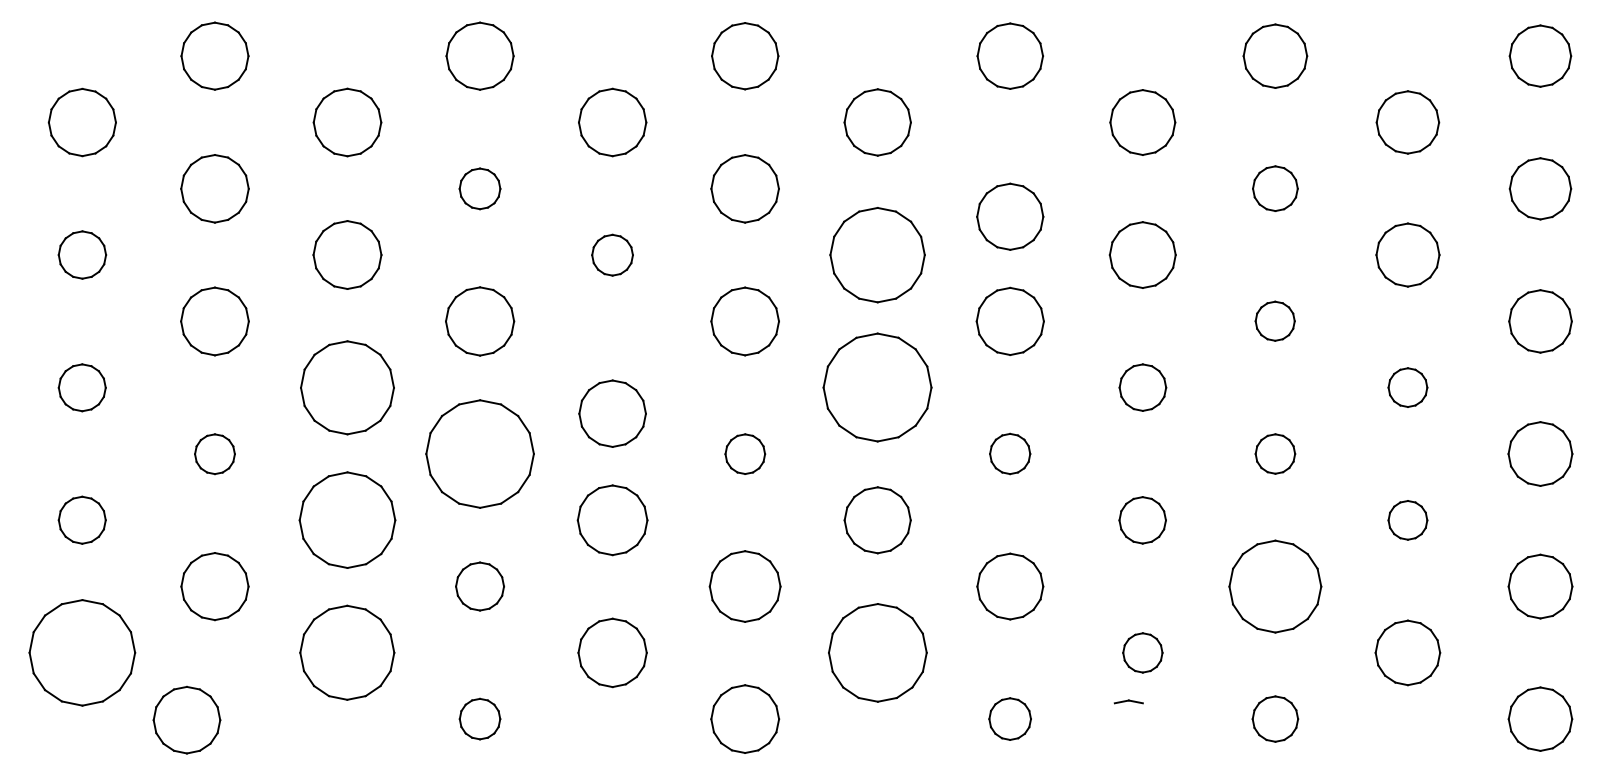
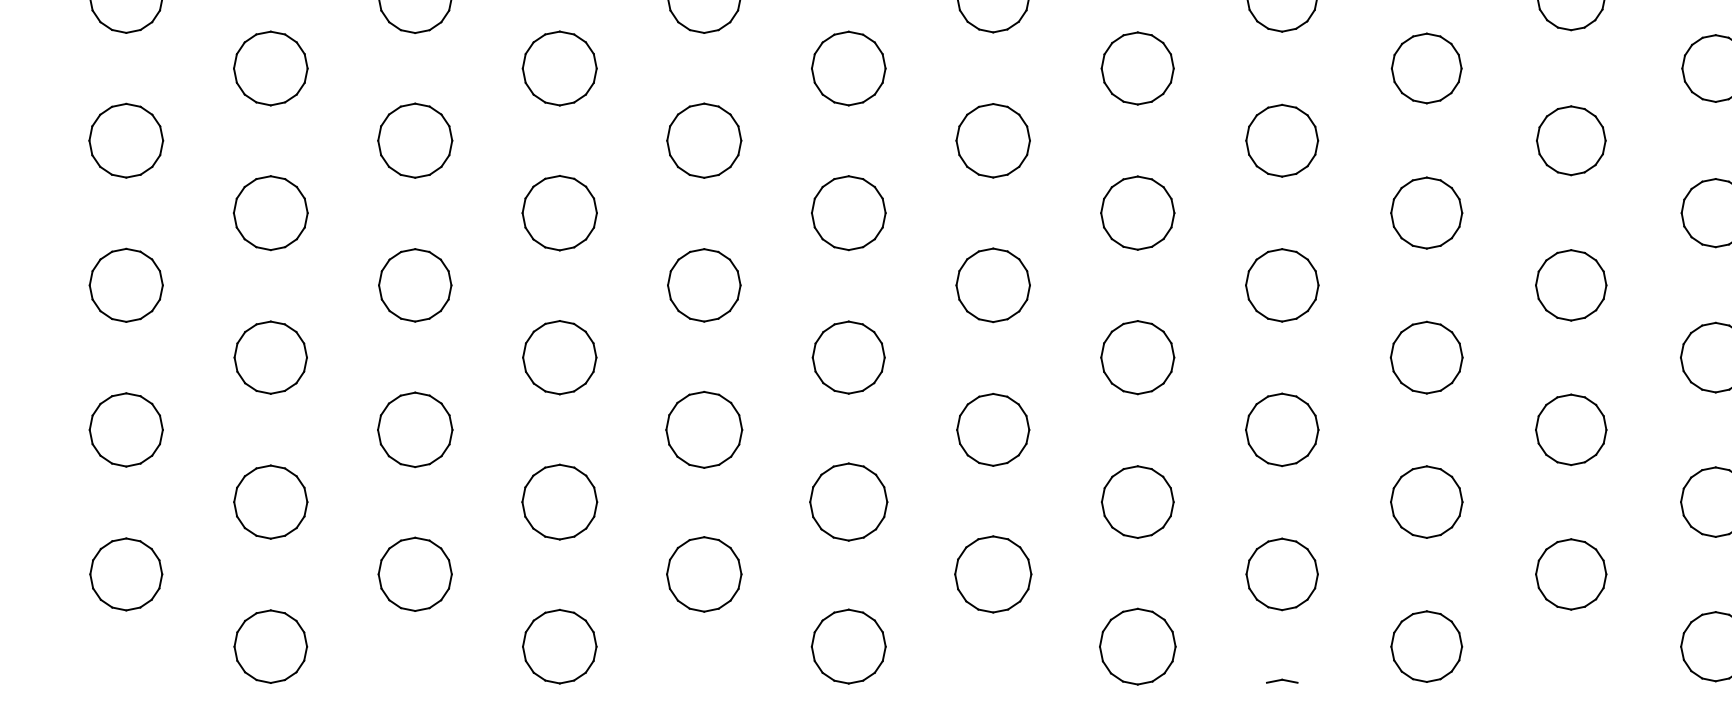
part: (479, 188) -> (559, 68), size x1.67
part: (1275, 188) -> (1426, 68), size x1.43
part: (1010, 216) -> (1137, 68), moved
part: (82, 254) -> (126, 140), size x1.43
part: (877, 254) -> (993, 140), size x0.71
part: (612, 255) -> (704, 141), size x1.67
part: (1274, 320) -> (1425, 212), size x1.67
part: (81, 387) -> (125, 285), size x1.43
part: (347, 387) -> (415, 285), size x0.71
part: (877, 387) -> (993, 285), size x0.62
part: (1142, 387) -> (1281, 285), size x1.43
part: (1407, 387) -> (1570, 285), size x1.67
part: (612, 413) -> (704, 285), moved
part: (479, 453) -> (559, 357), size x0.62
part: (1009, 453) -> (1136, 357), size x1.67
part: (1275, 453) -> (1426, 357), size x1.67
part: (214, 454) -> (270, 358), size x1.67
part: (745, 454) -> (849, 358), size x1.67
part: (81, 519) -> (125, 429), size x1.43
part: (347, 520) -> (415, 430), size x0.71
part: (1142, 520) -> (1281, 430), size x1.43
part: (1407, 520) -> (1570, 430), size x1.67
part: (479, 586) -> (559, 502), size x1.43
part: (1275, 586) -> (1426, 502), size x0.71
part: (82, 652) -> (126, 573), size x0.62
part: (347, 652) -> (415, 573), size x0.71
part: (877, 652) -> (993, 573), size x0.71
part: (1142, 652) -> (1281, 573), size x1.67
part: (1128, 701) -> (1281, 680), moved
part: (479, 718) -> (559, 645), size x1.67
part: (1009, 718) -> (1136, 645), size x1.67
part: (1275, 718) -> (1426, 645), size x1.43
part: (186, 719) -> (270, 645), moved

